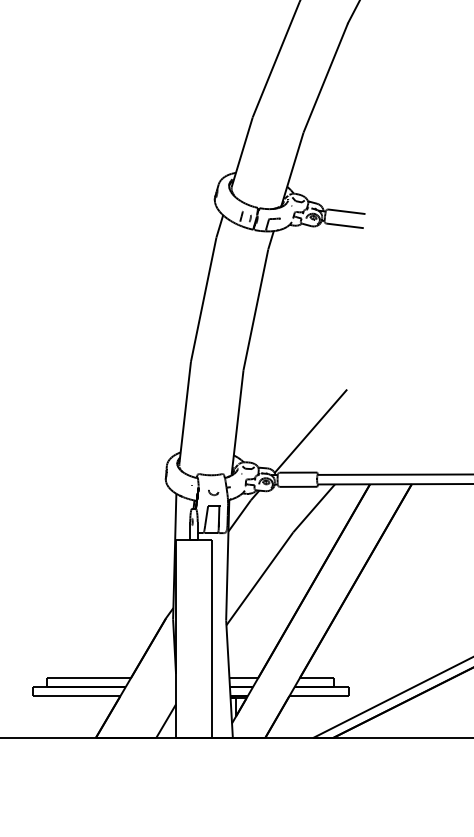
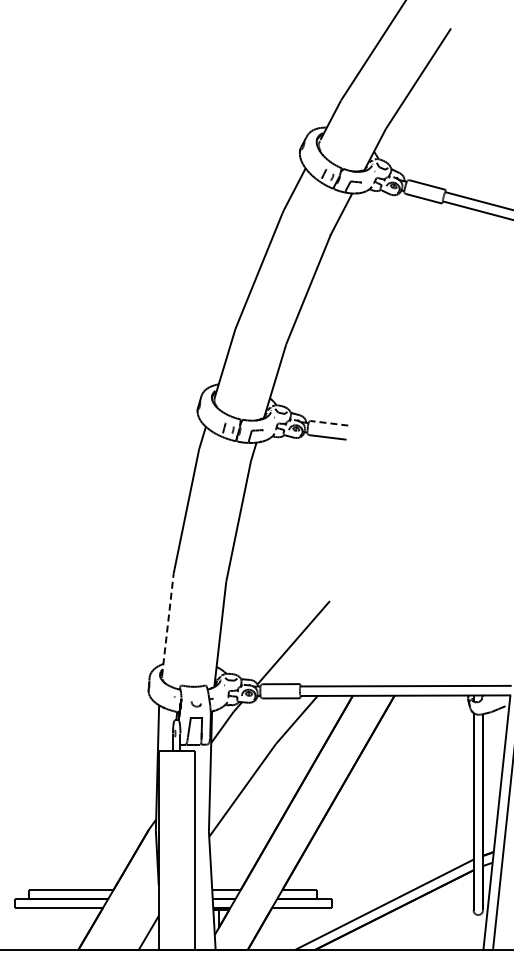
line: (346, 211) -> (329, 423), solid -> dashed
line: (184, 412) -> (167, 624), solid -> dashed

